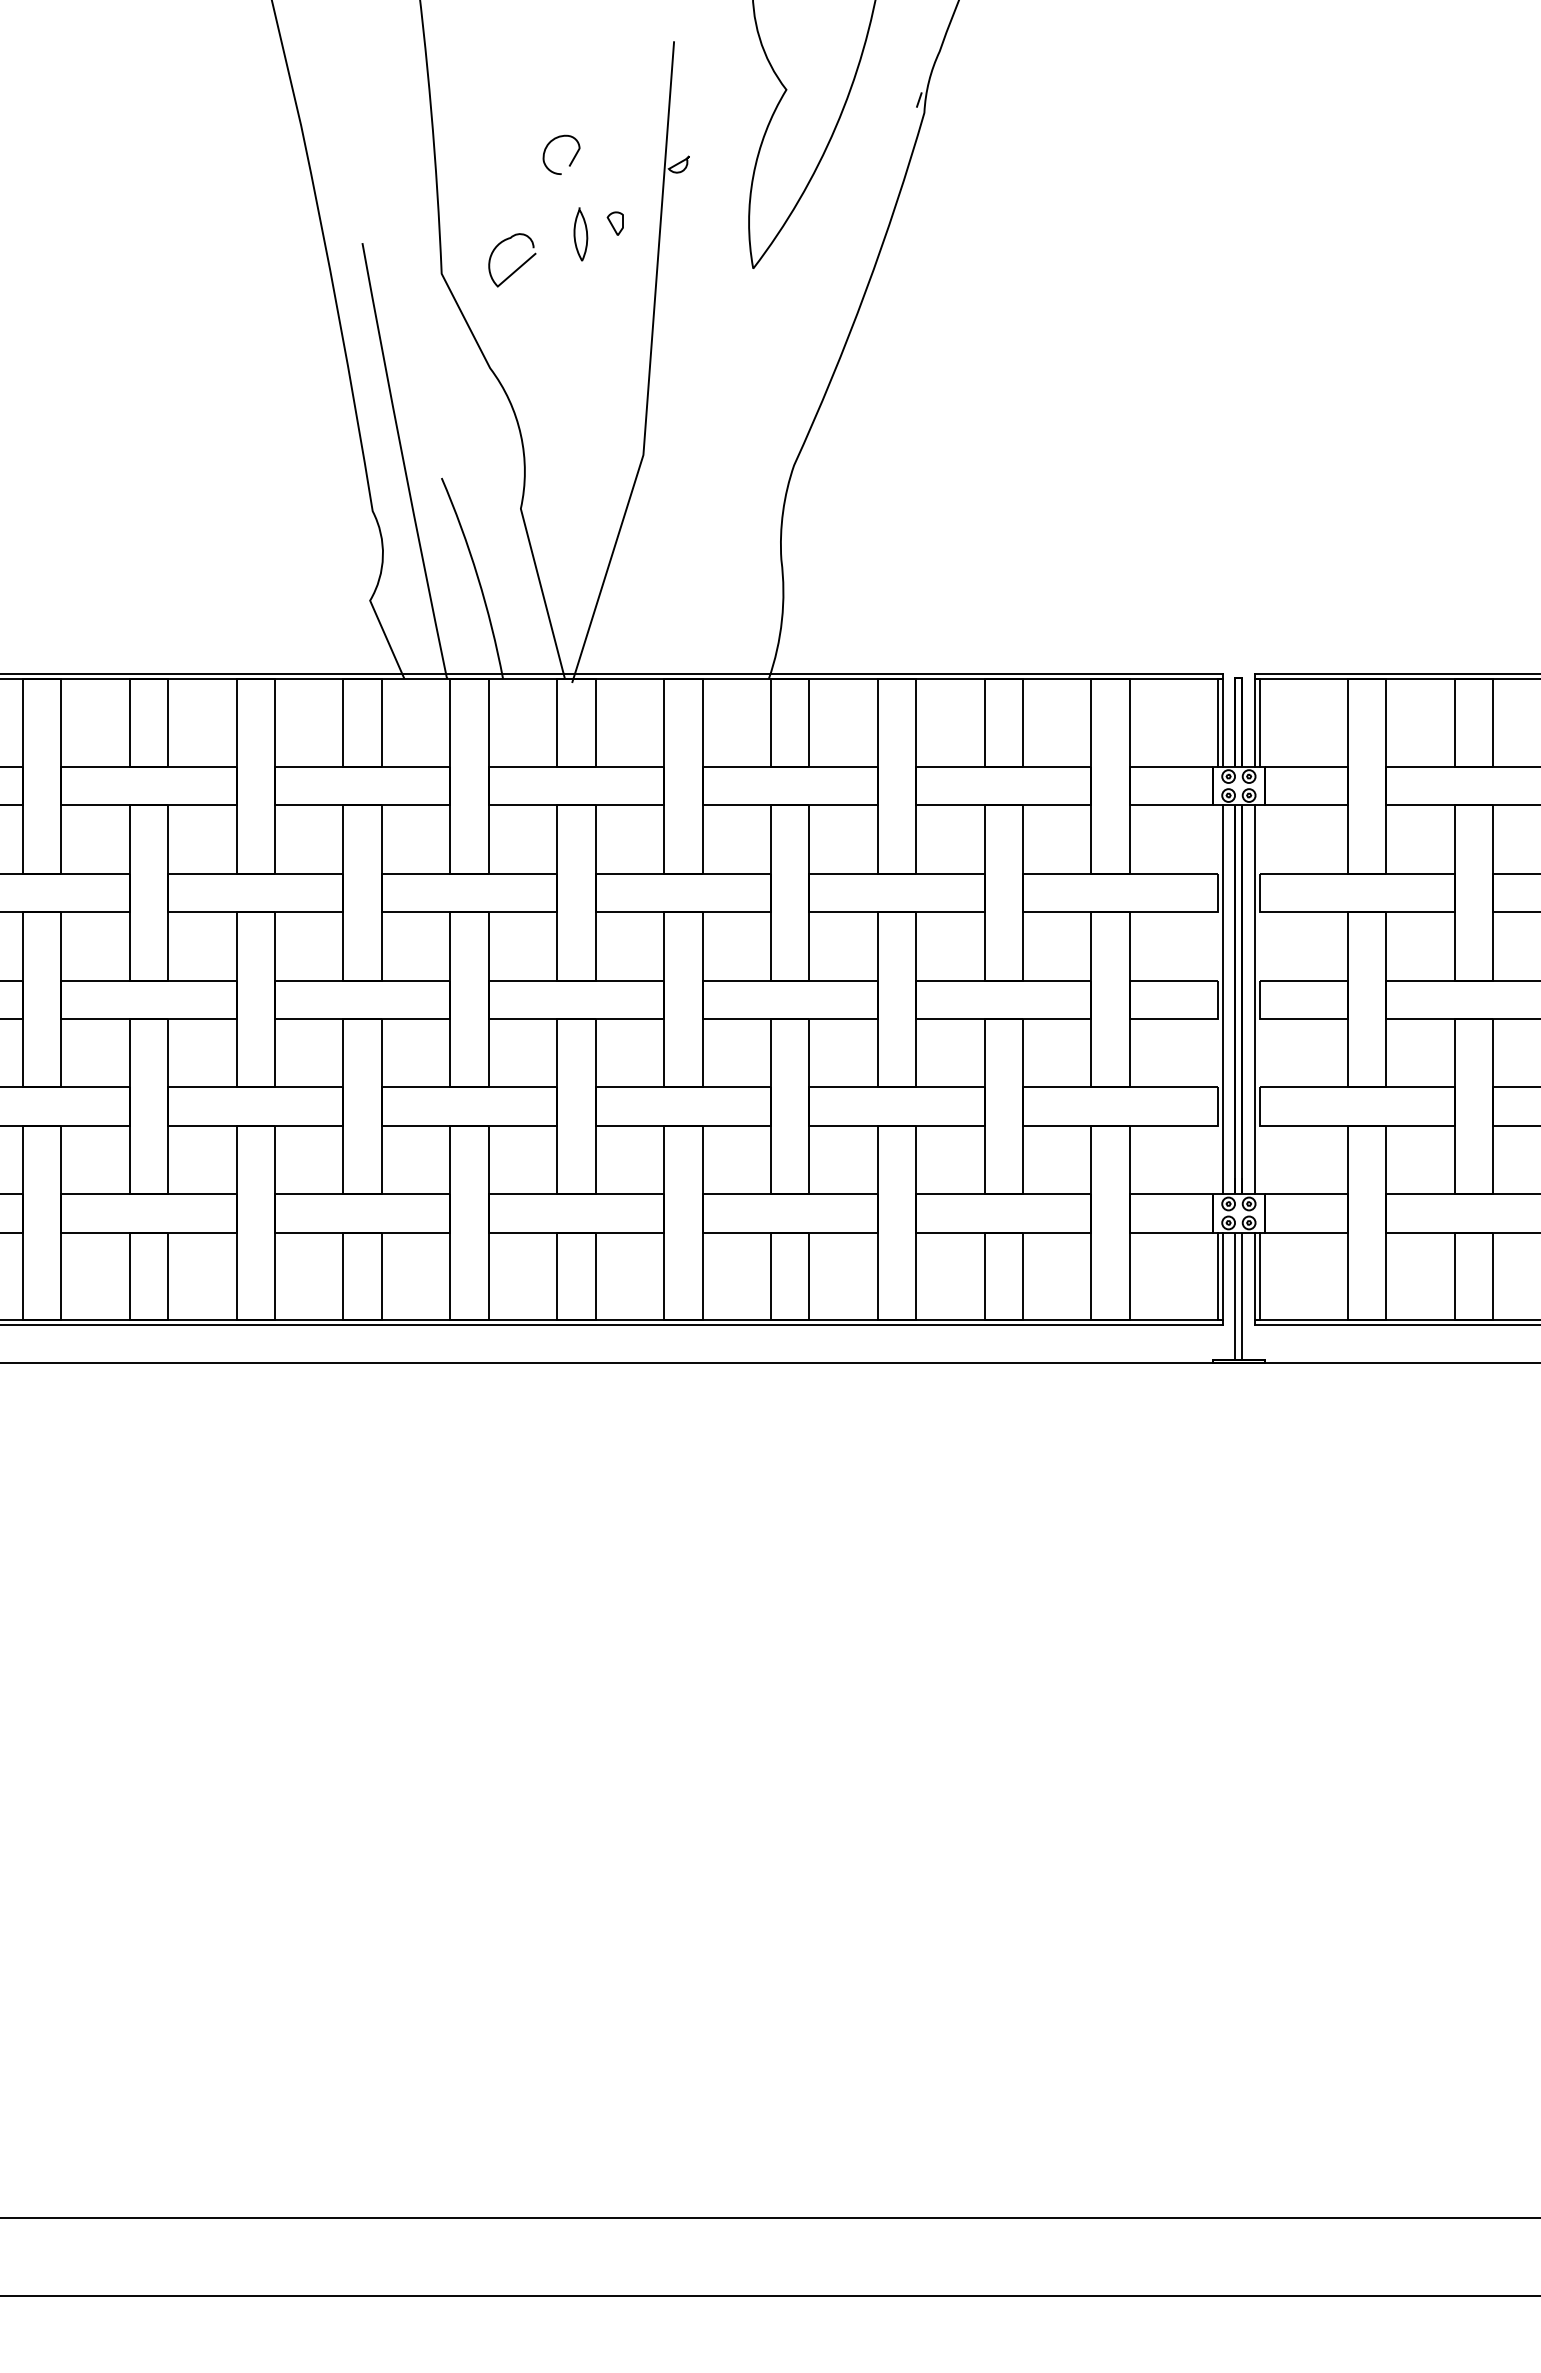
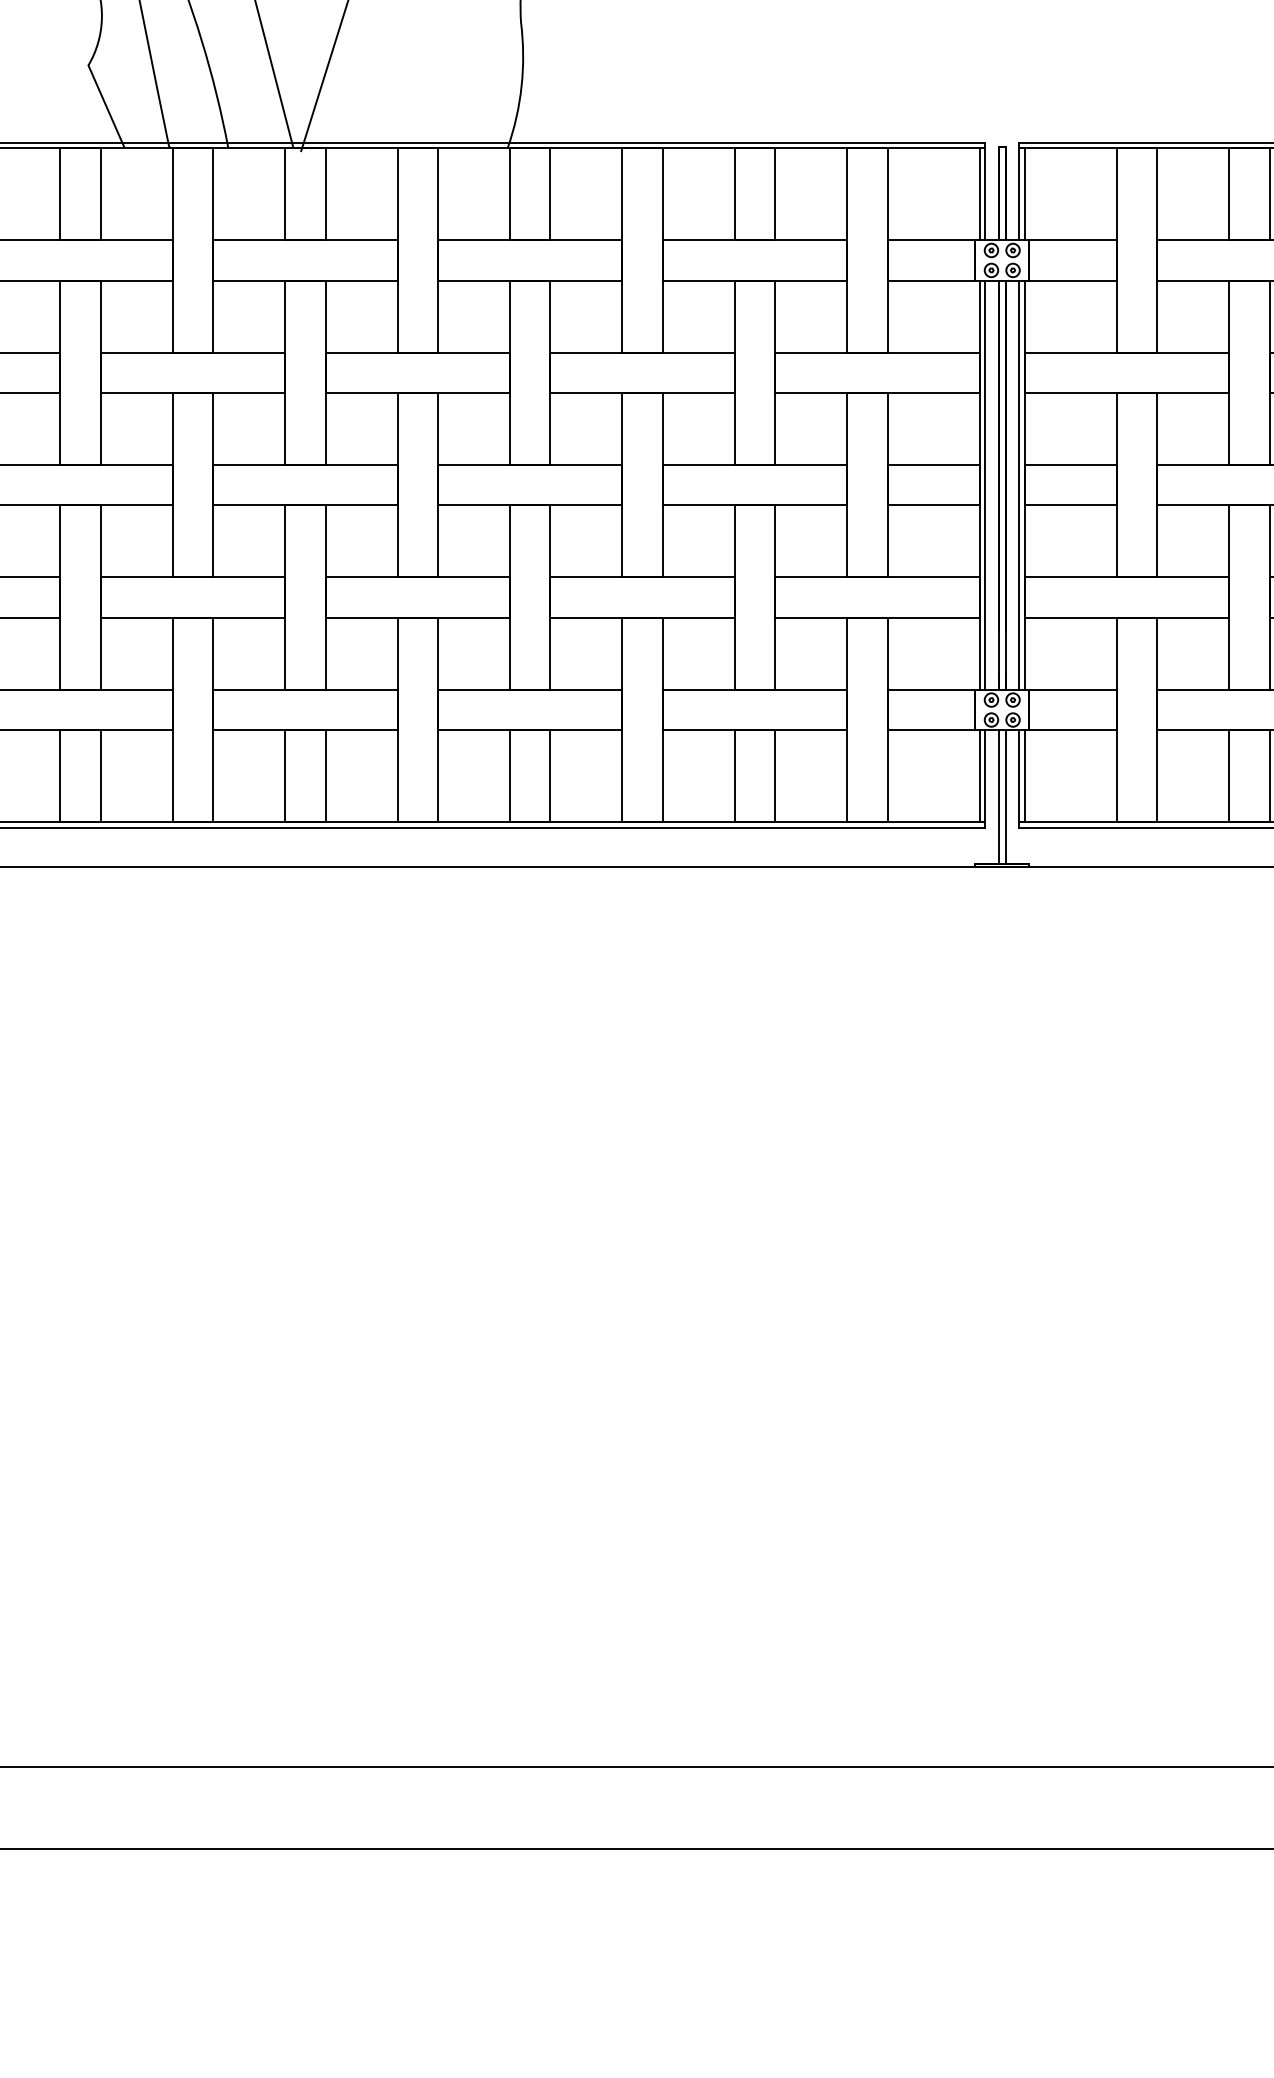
line: (1217, 999) -> (979, 484), added
line: (1260, 999) -> (1025, 484), added

